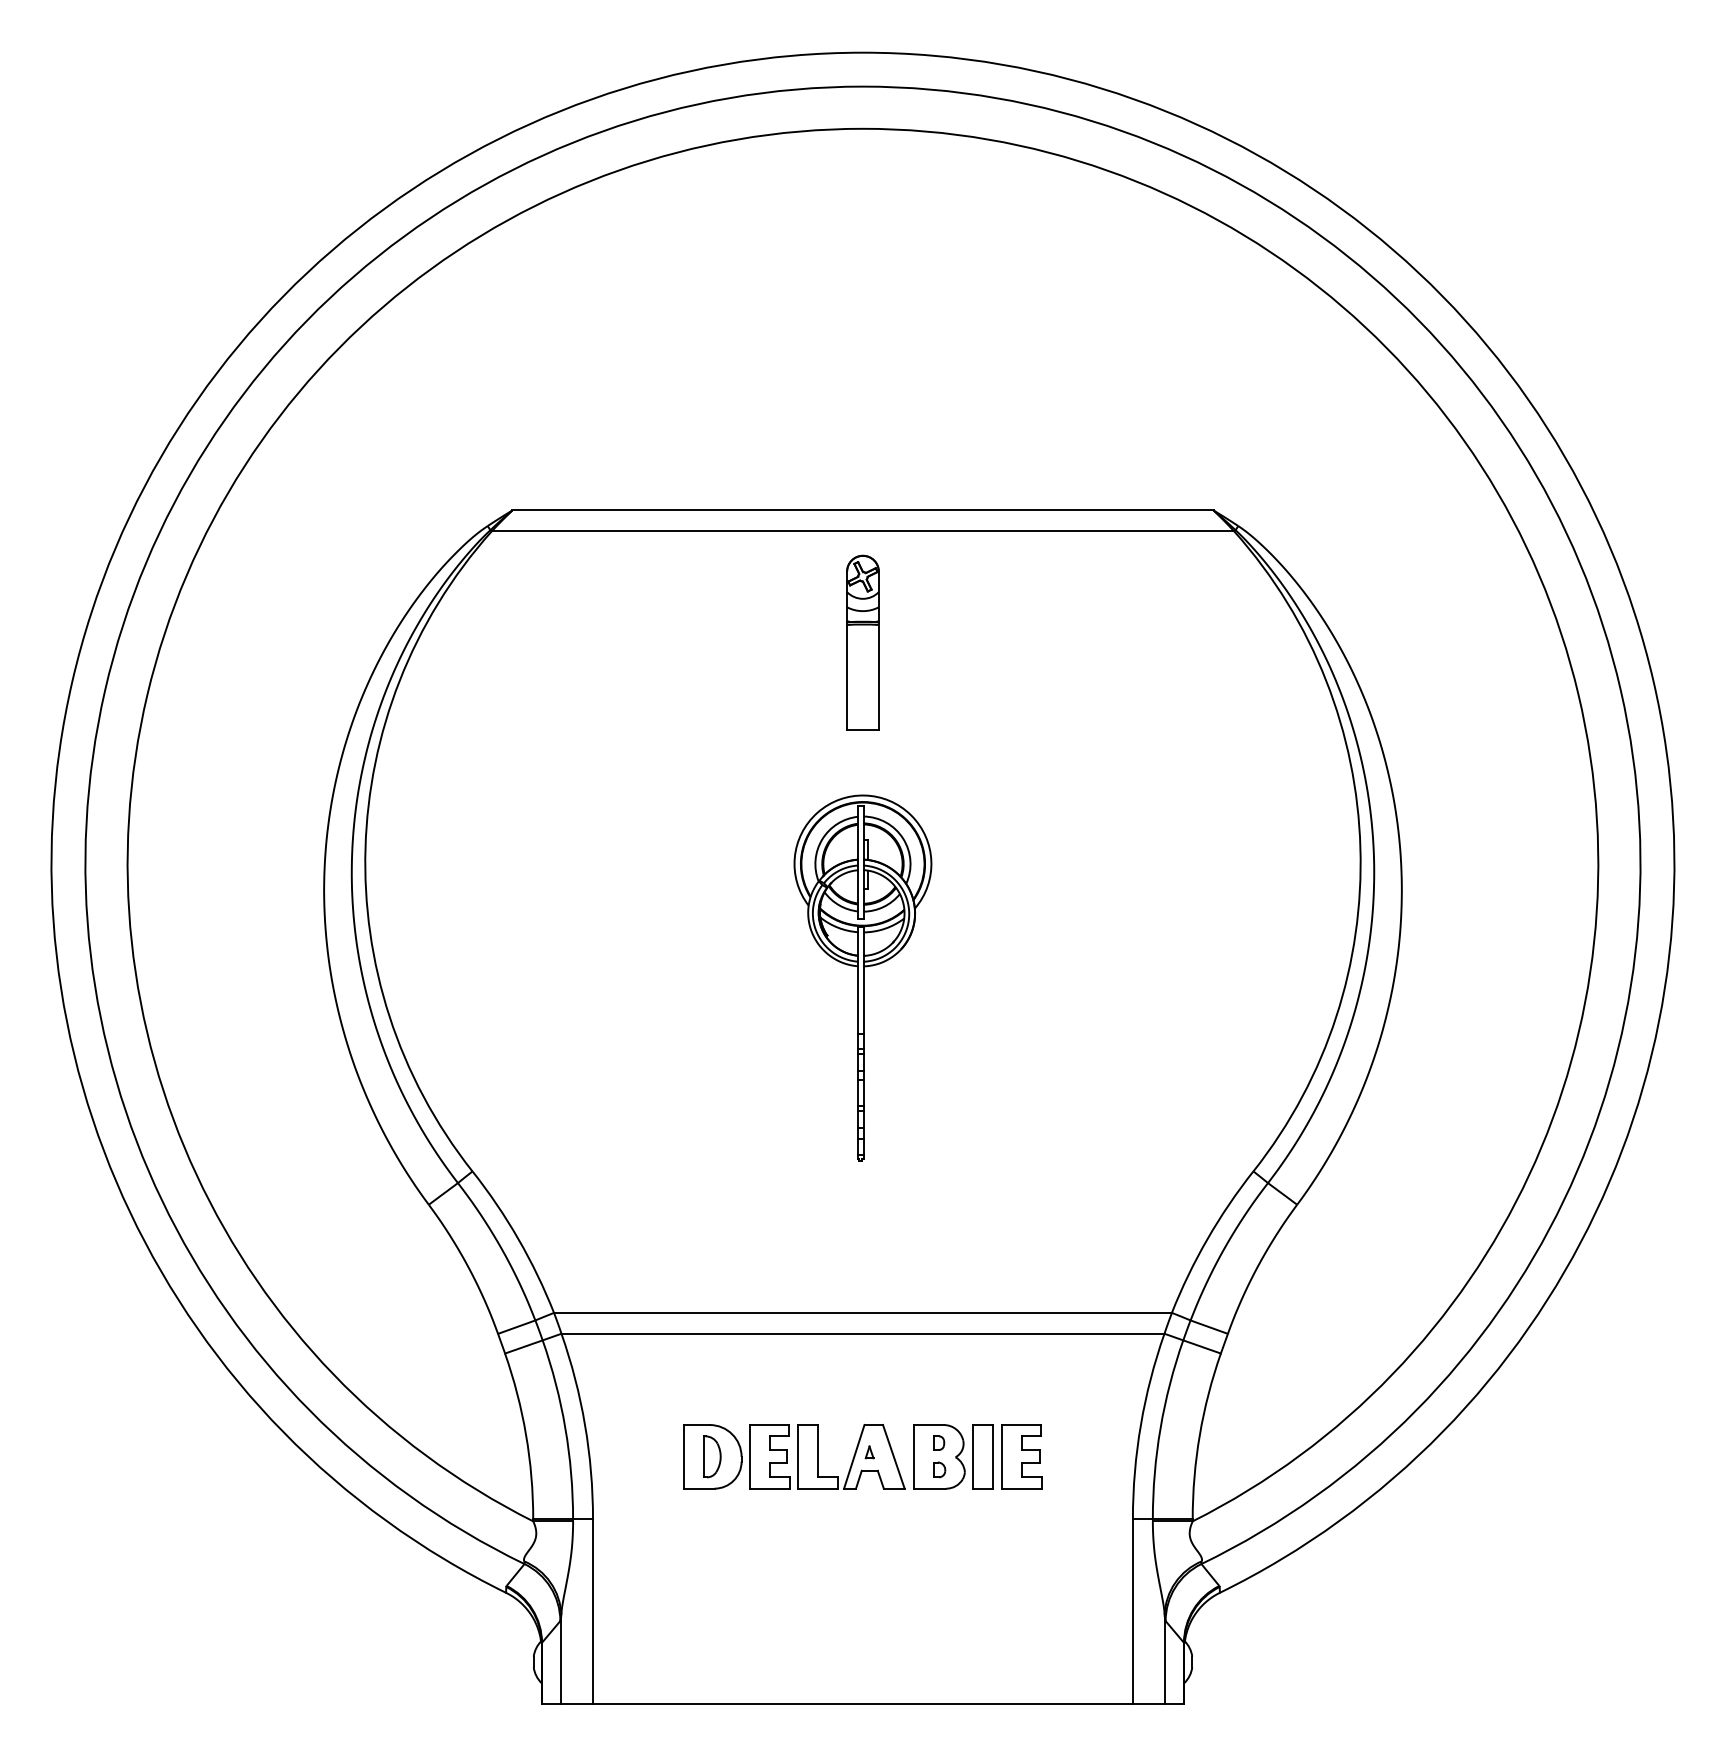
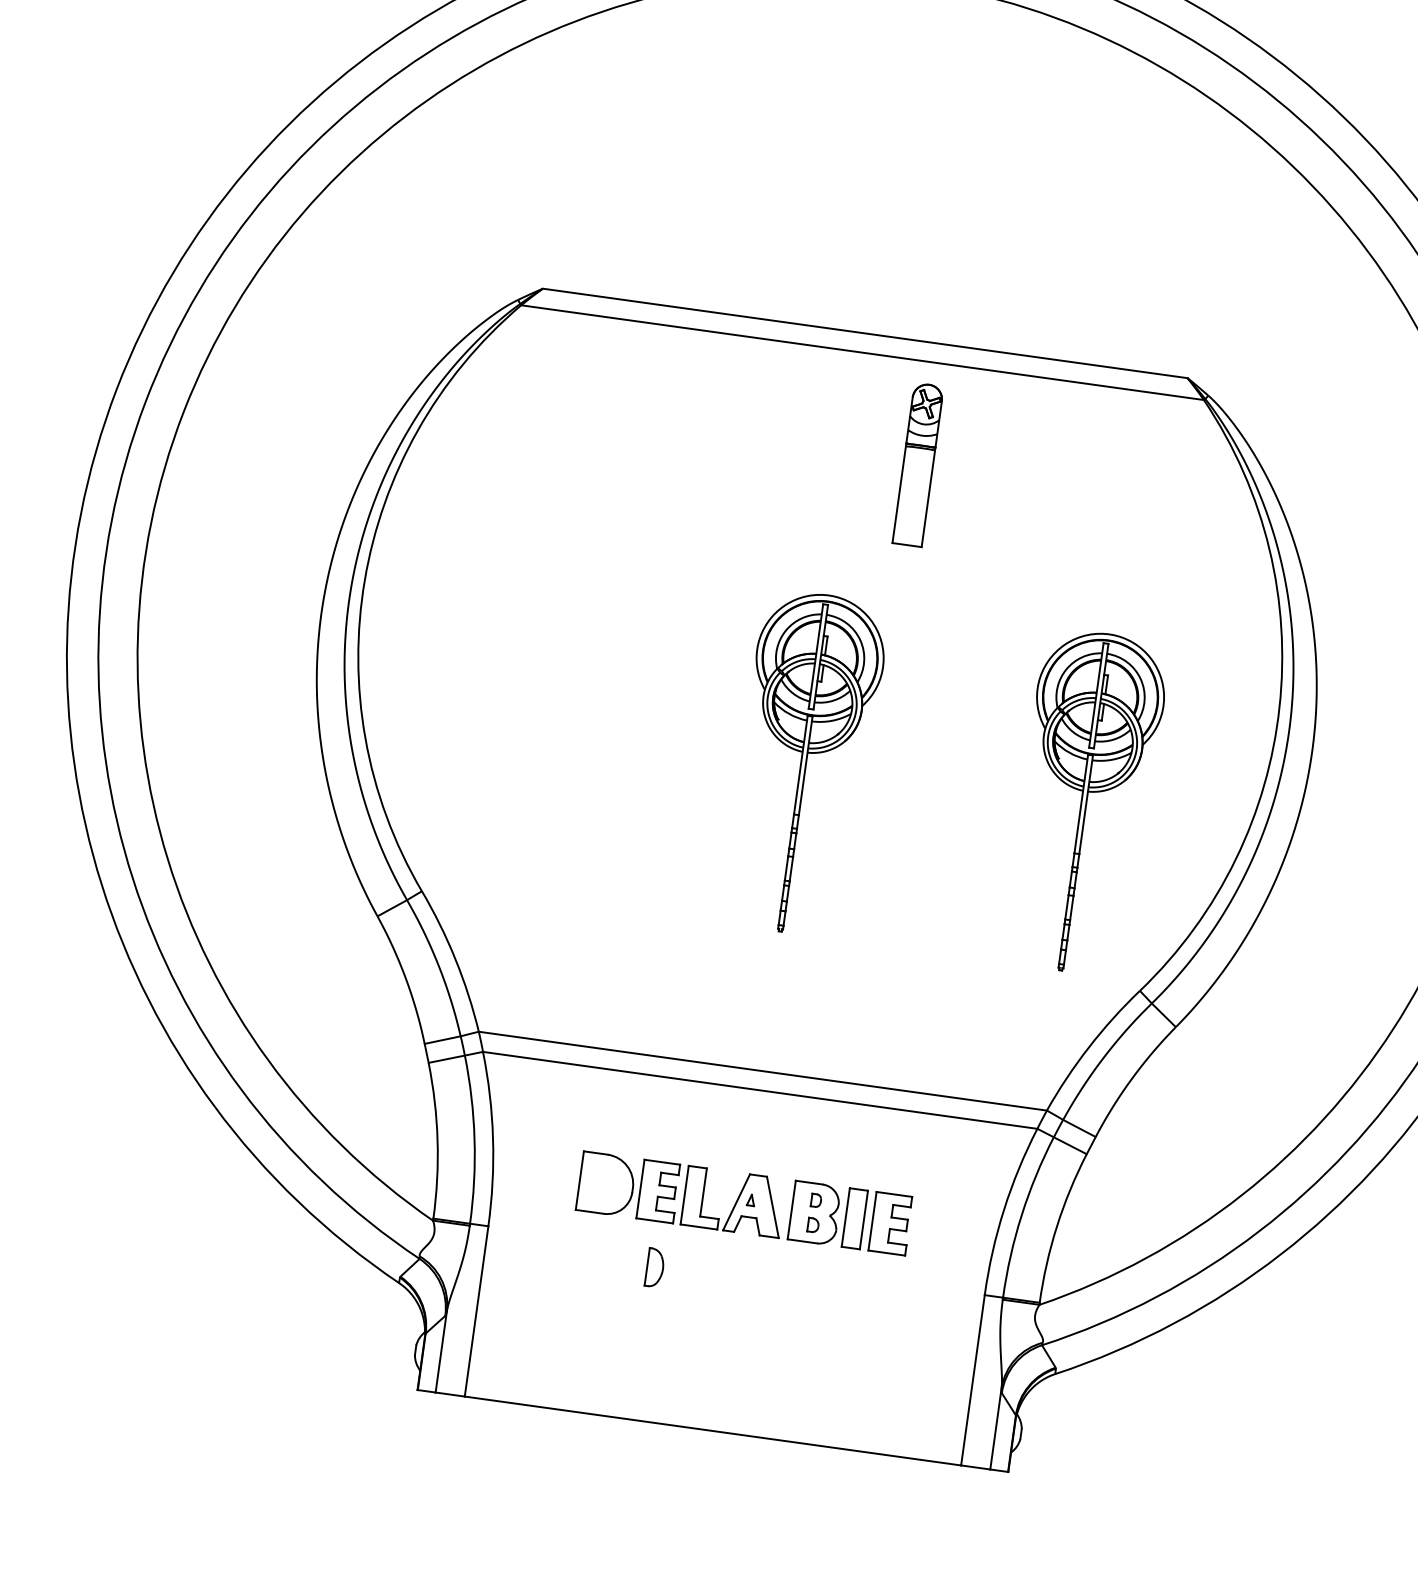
part: (862, 642) -> (917, 464), moved
part: (1167, 977) -> (1085, 801), added
part: (712, 1456) -> (655, 1267), moved

